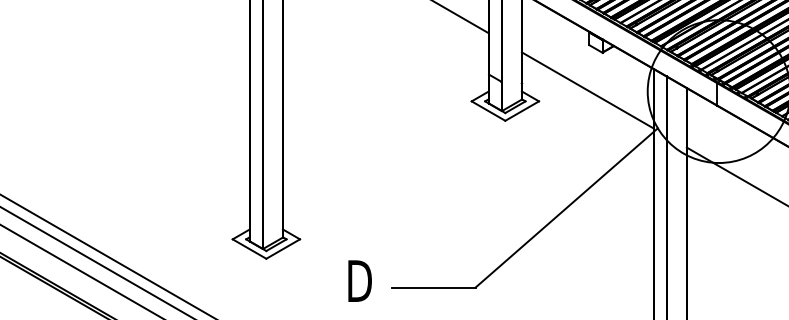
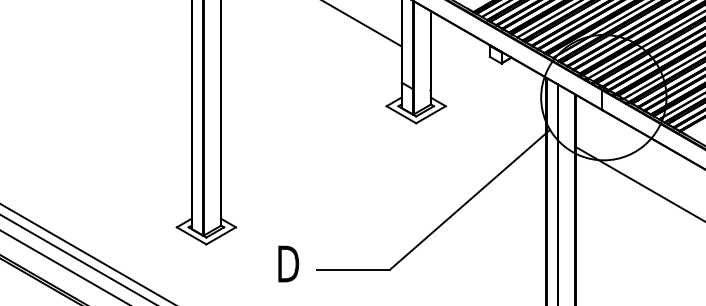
line: (587, 90) -> (488, 96), removed

